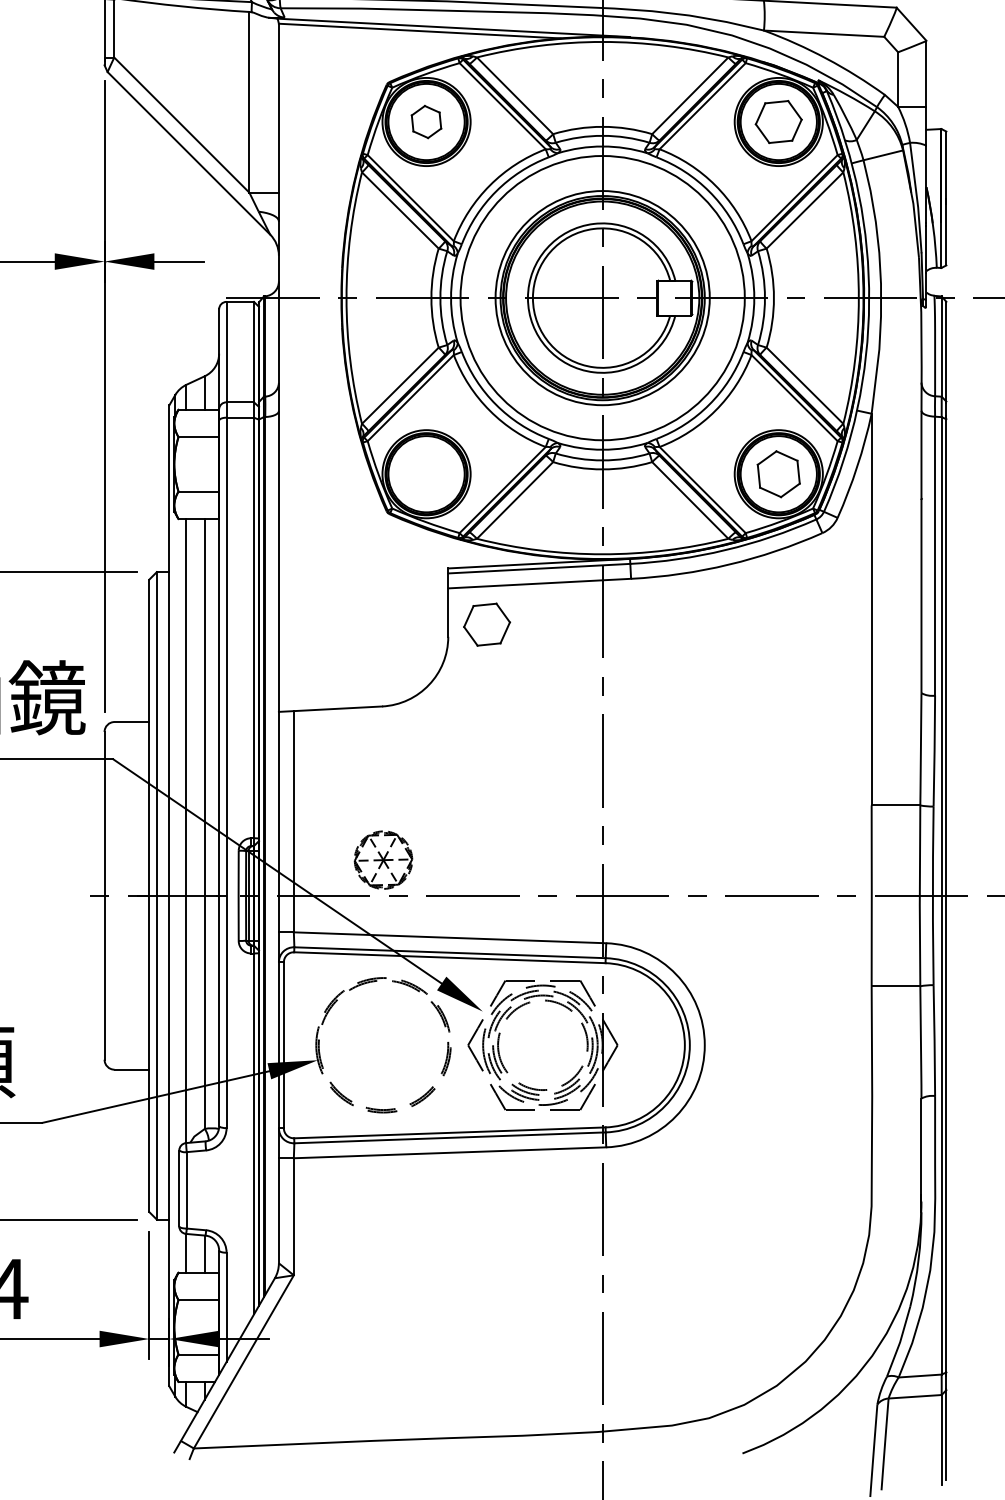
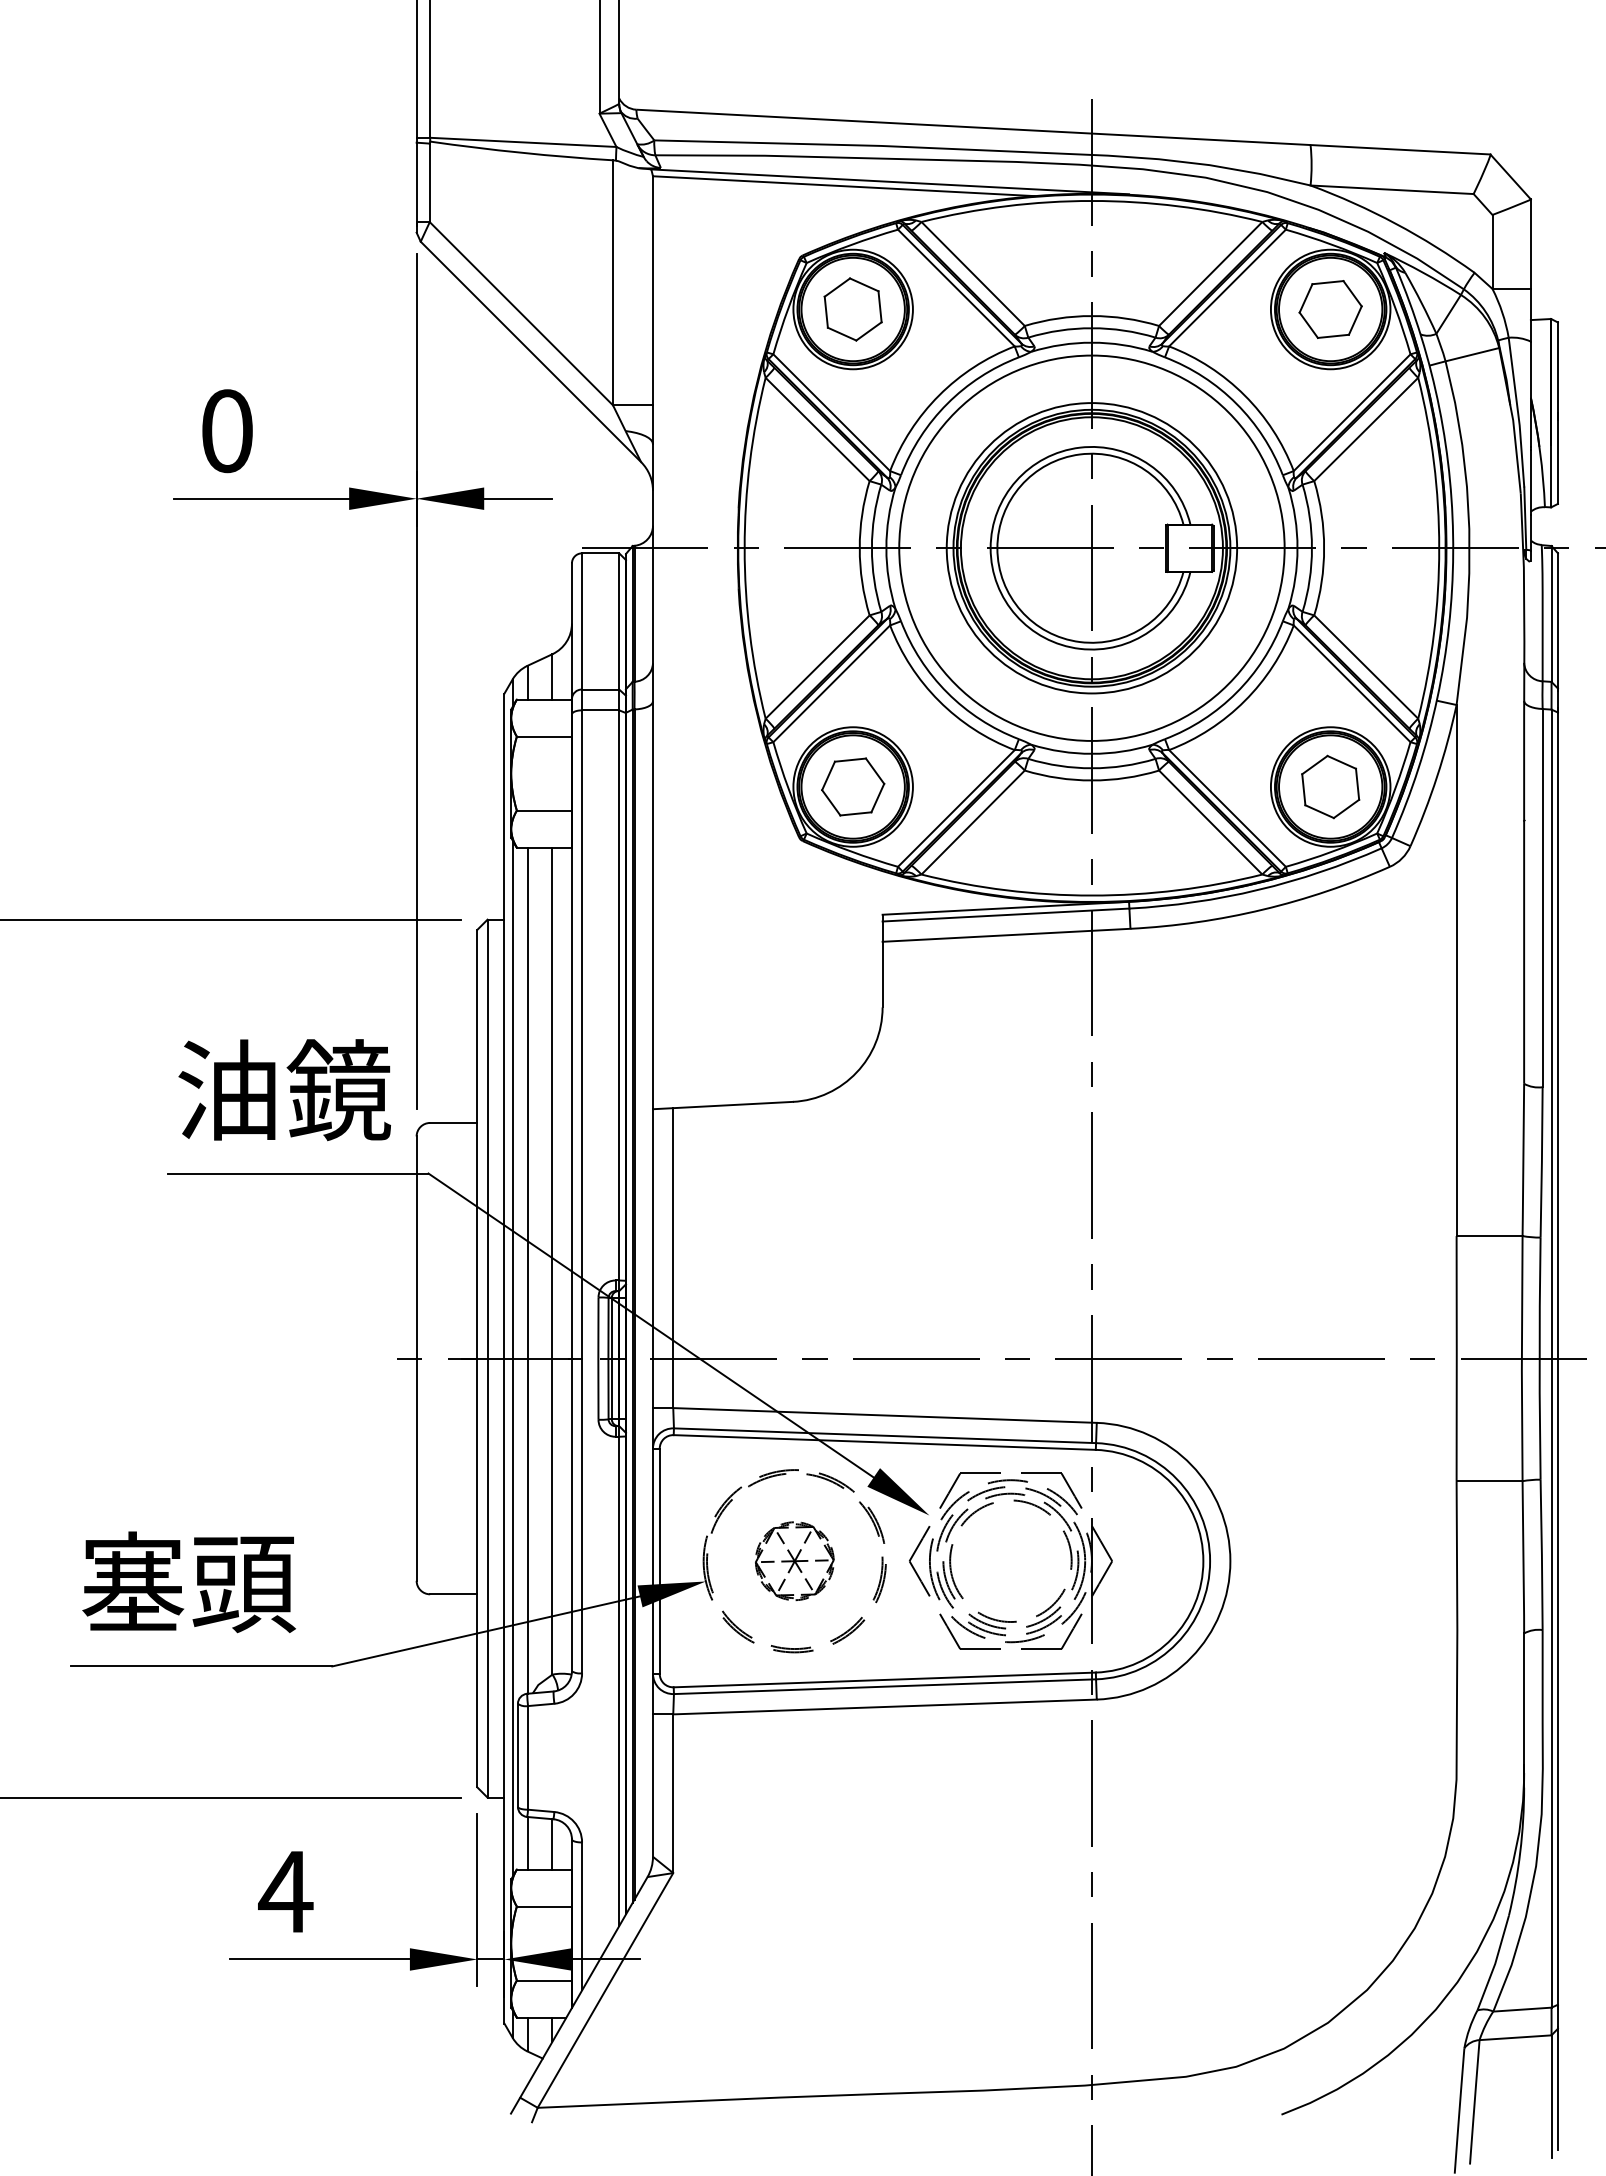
part: (426, 122) -> (852, 309), size x1.43
part: (487, 624) -> (853, 786), moved
part: (383, 860) -> (794, 1561), moved
line: (175, 895) -> (512, 1358), added

